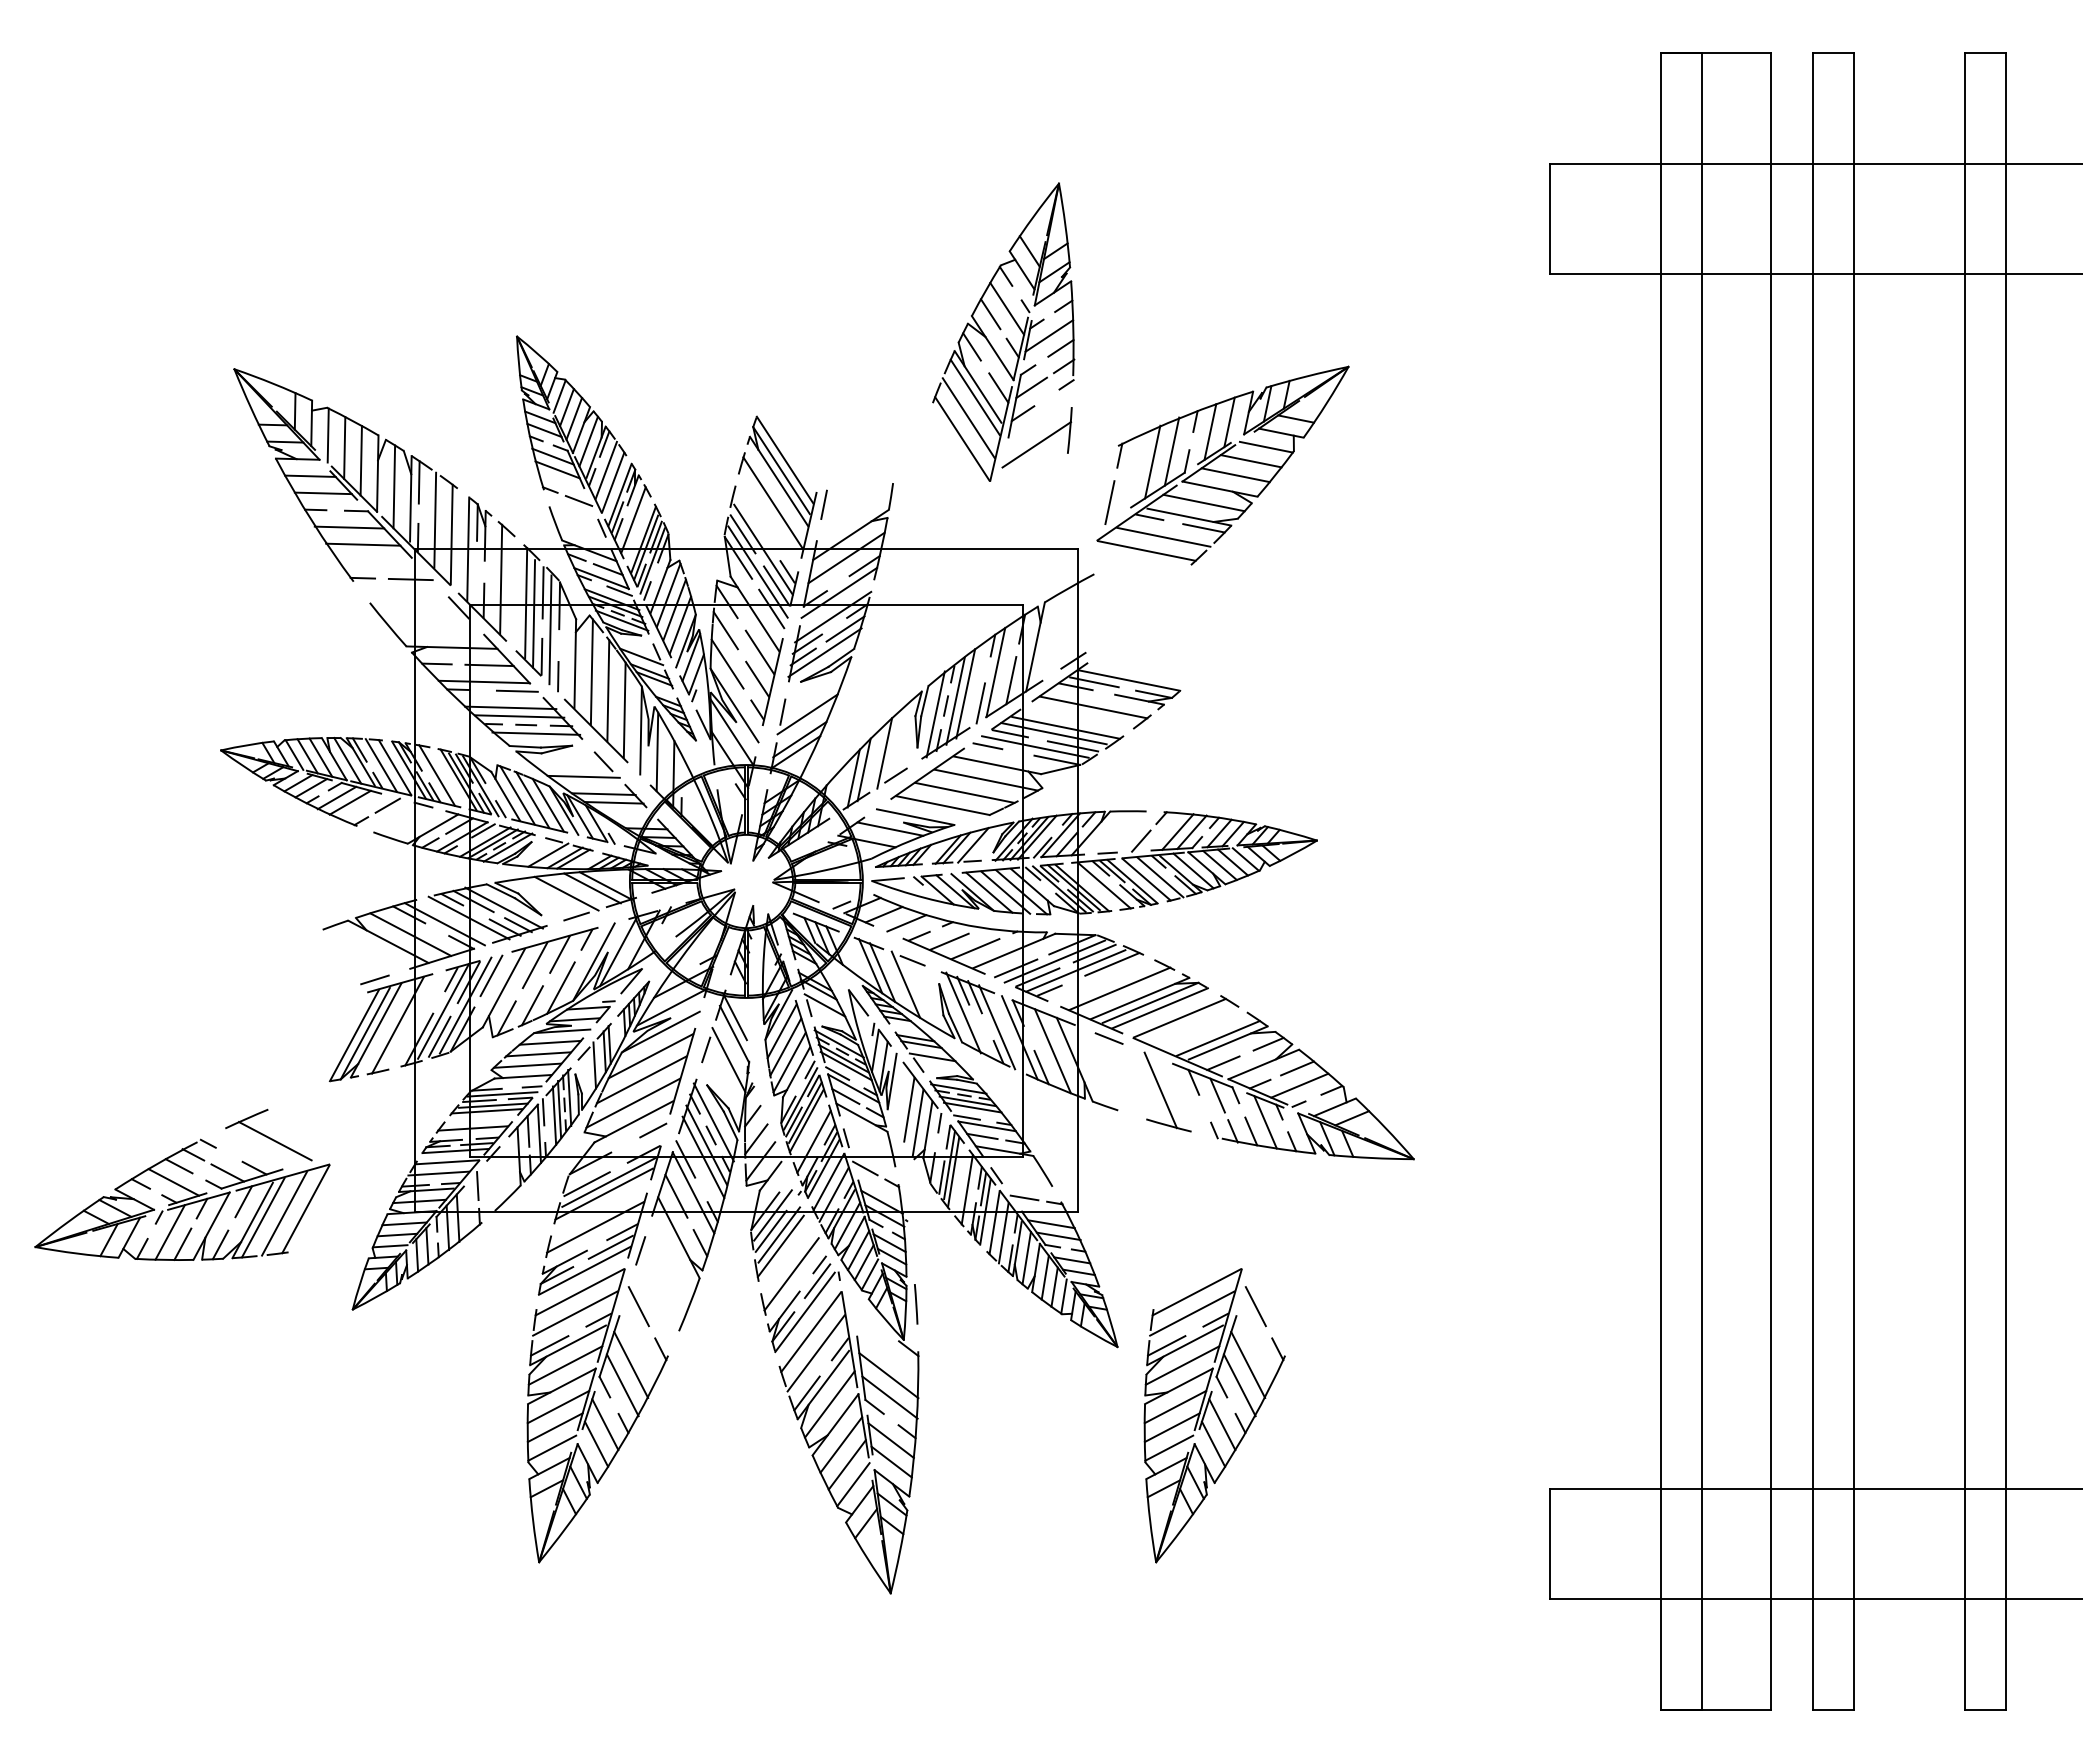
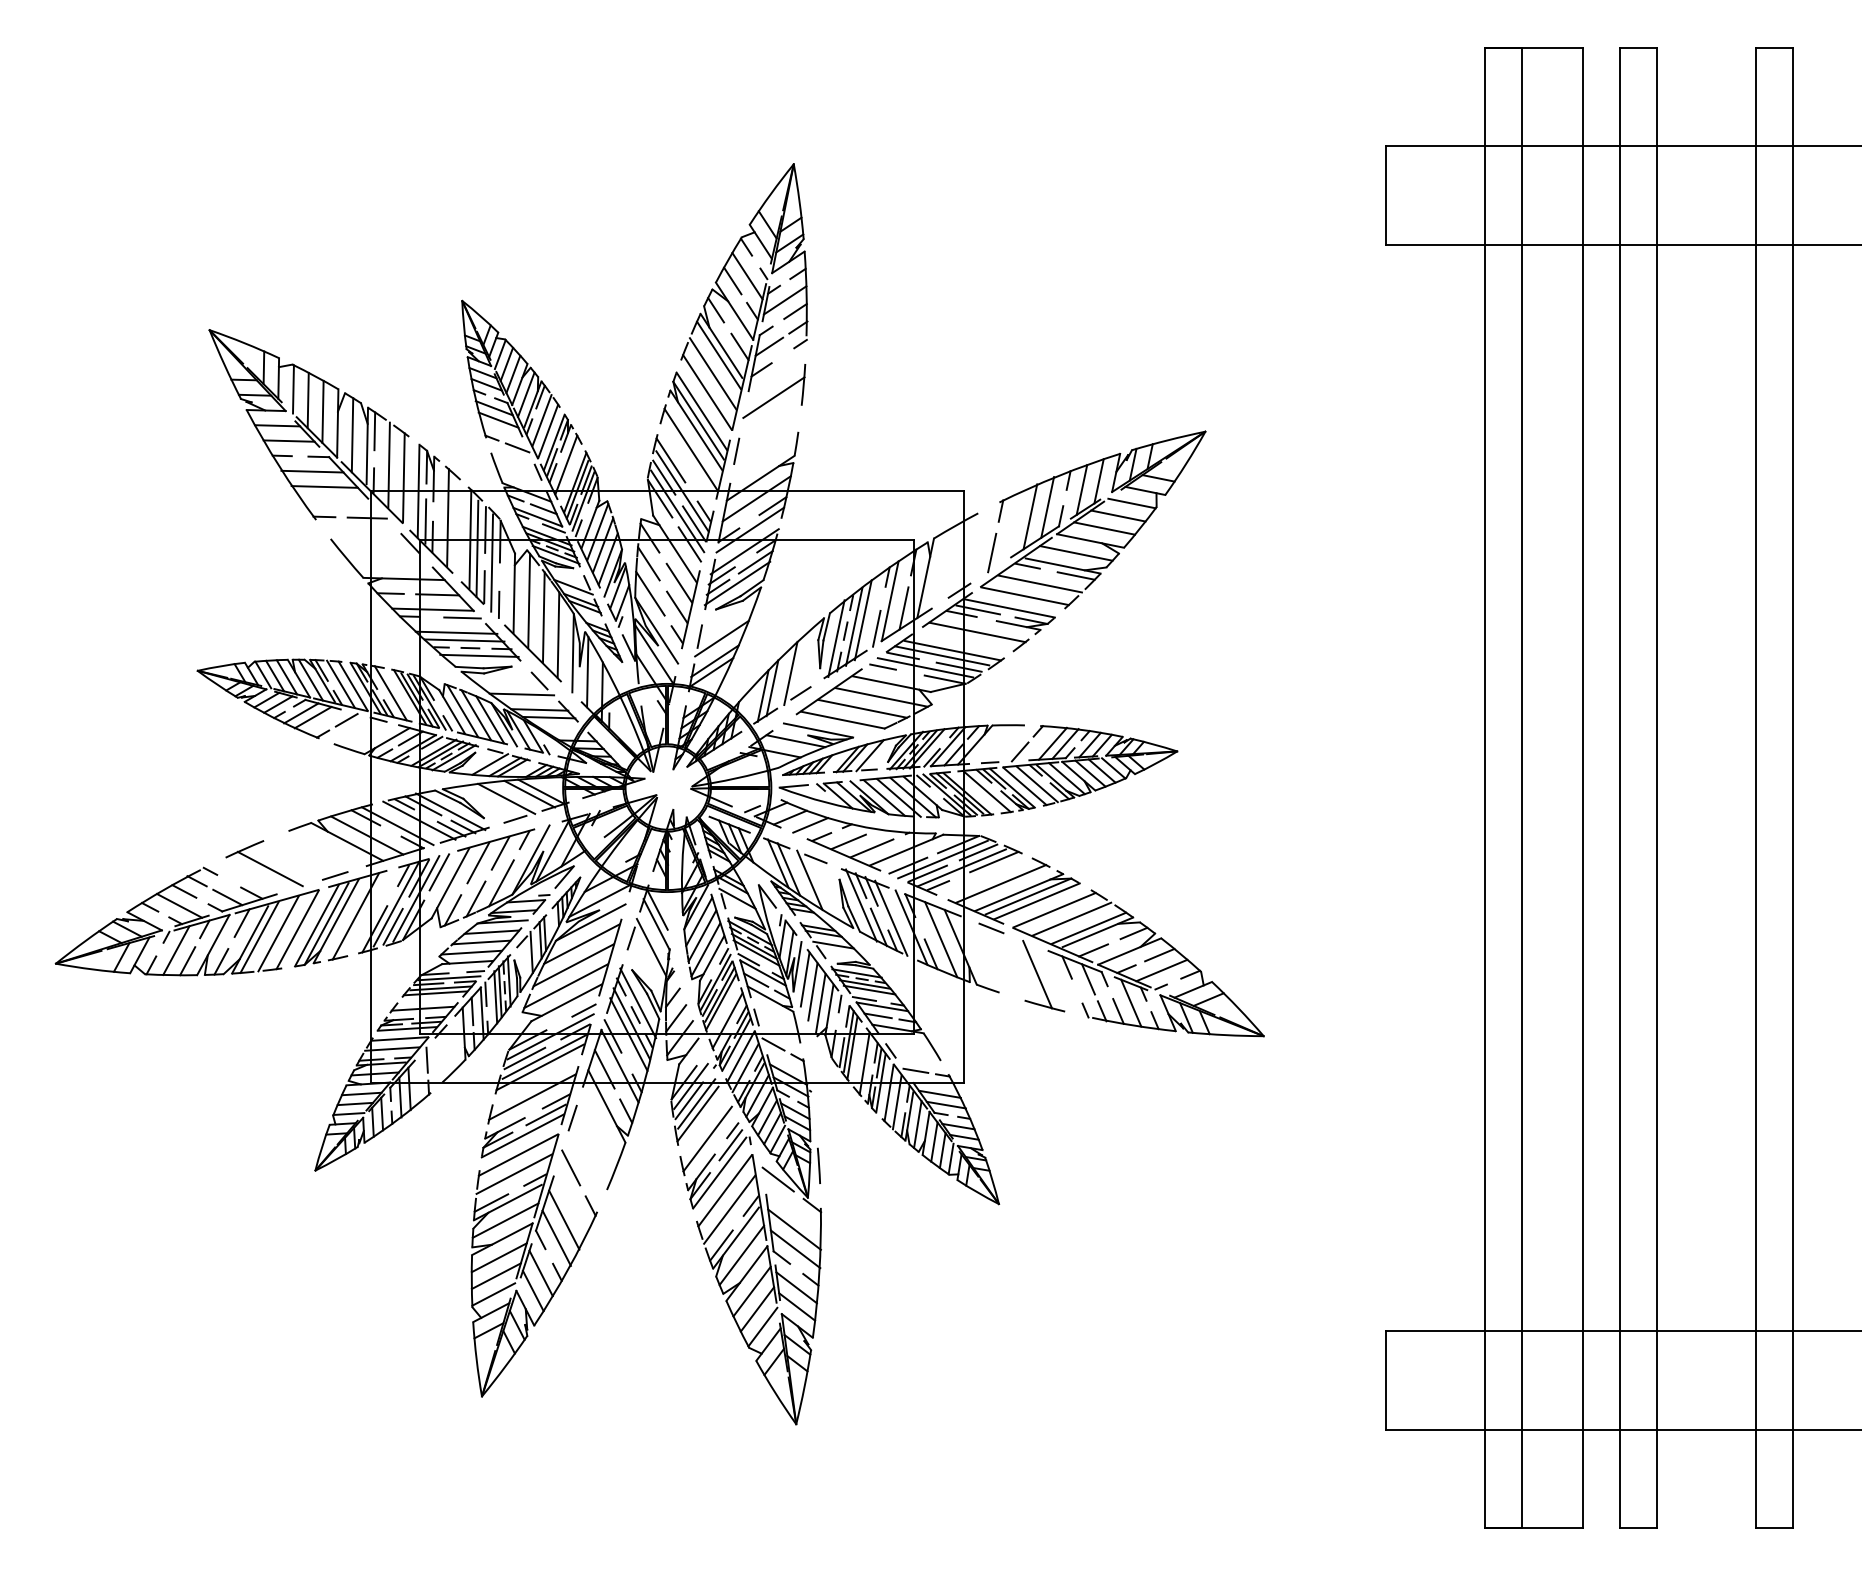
part: (1003, 331) -> (744, 296), moved
part: (1222, 465) -> (1092, 519), moved
line: (750, 514) -> (670, 459), added
line: (475, 583) -> (425, 521), added
line: (1199, 1027) -> (1072, 918), added
line: (983, 1037) -> (879, 927), added
line: (900, 1095) -> (804, 979), added
line: (615, 1159) -> (550, 1036), added
part: (182, 1184) -> (187, 907), moved
line: (870, 1319) -> (778, 1179), added
part: (1214, 1415) -> (1085, 1265), removed

